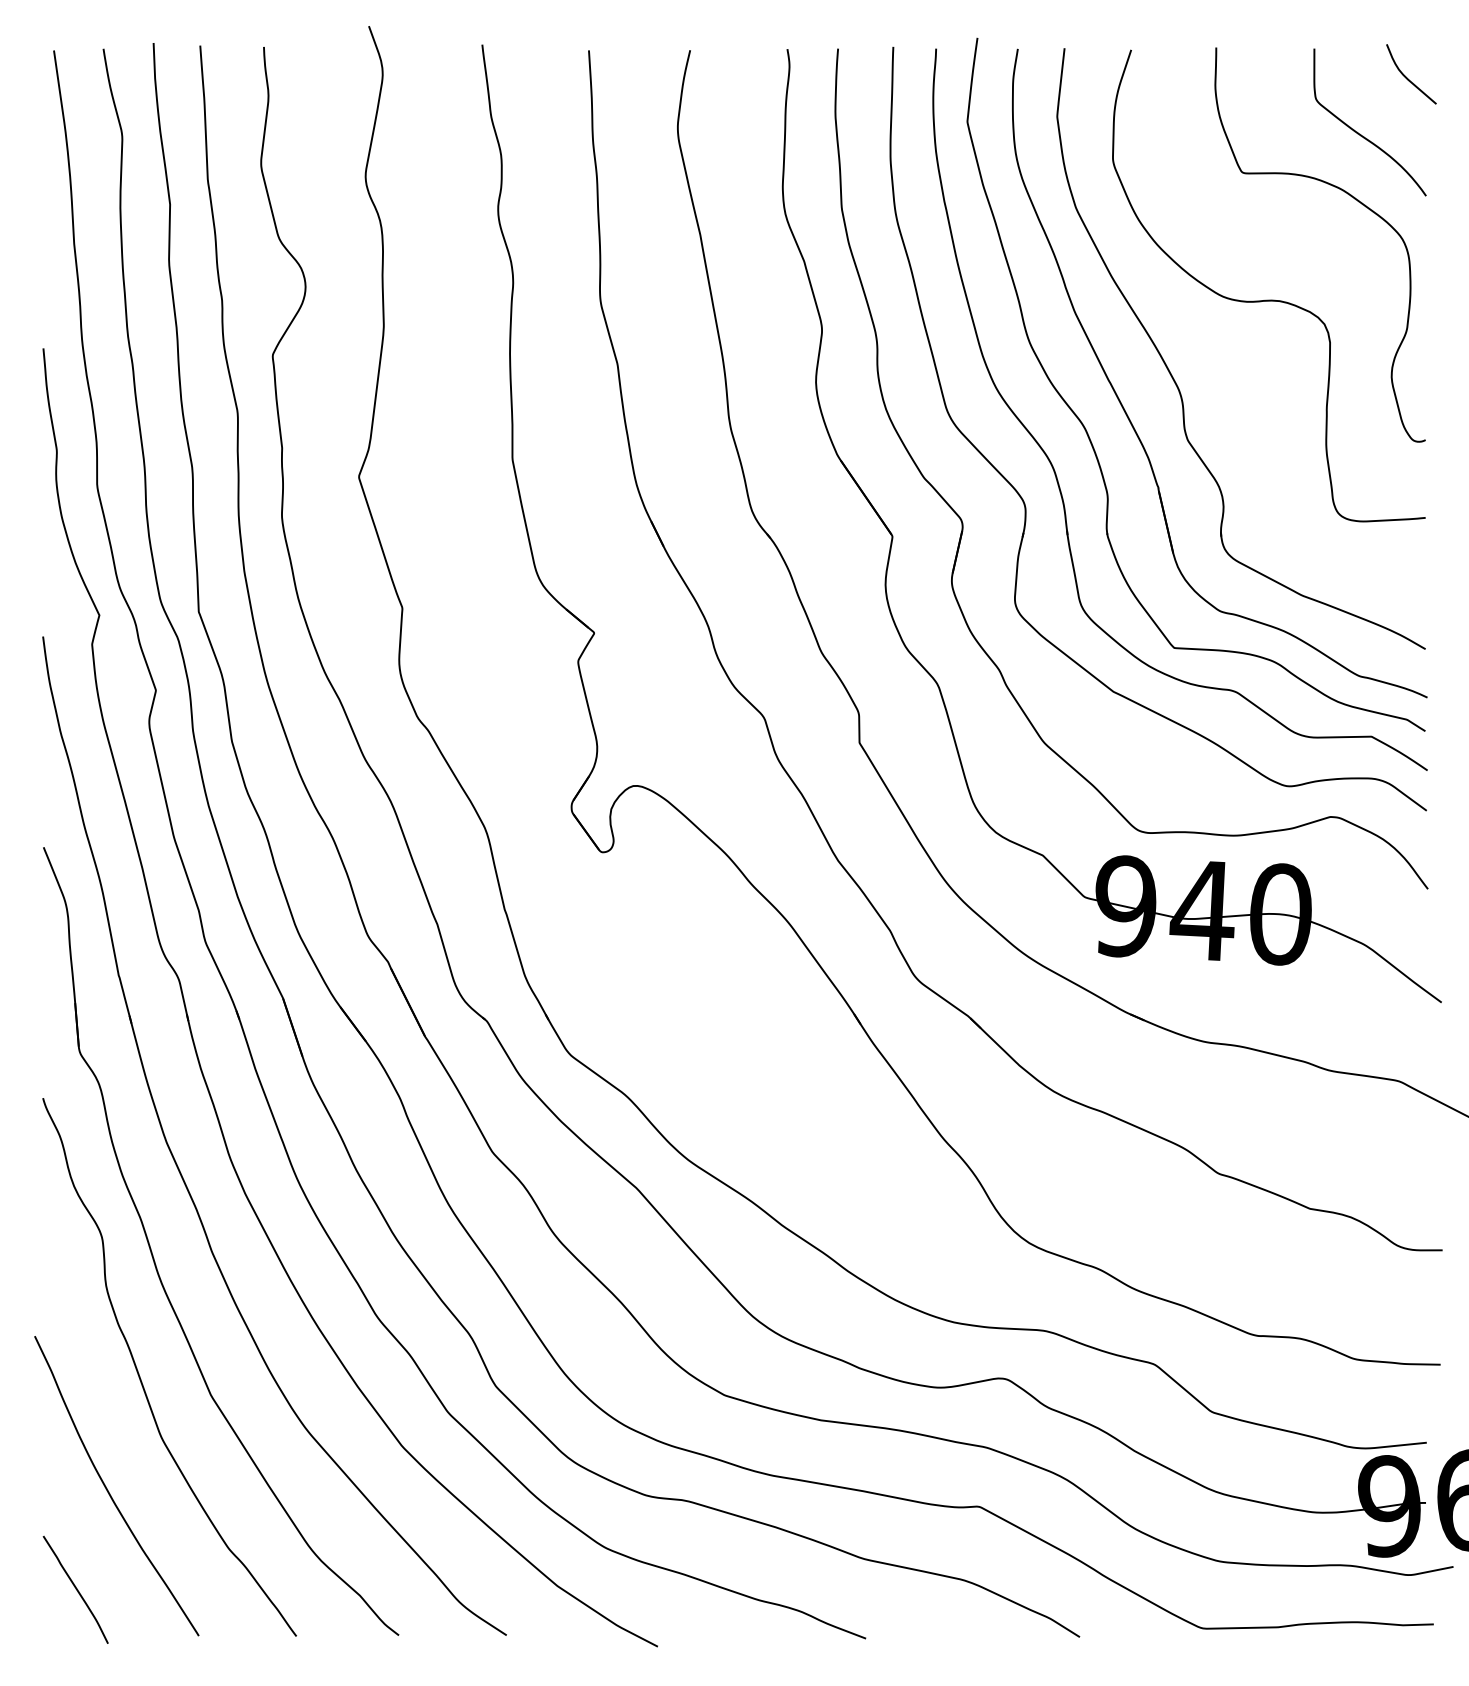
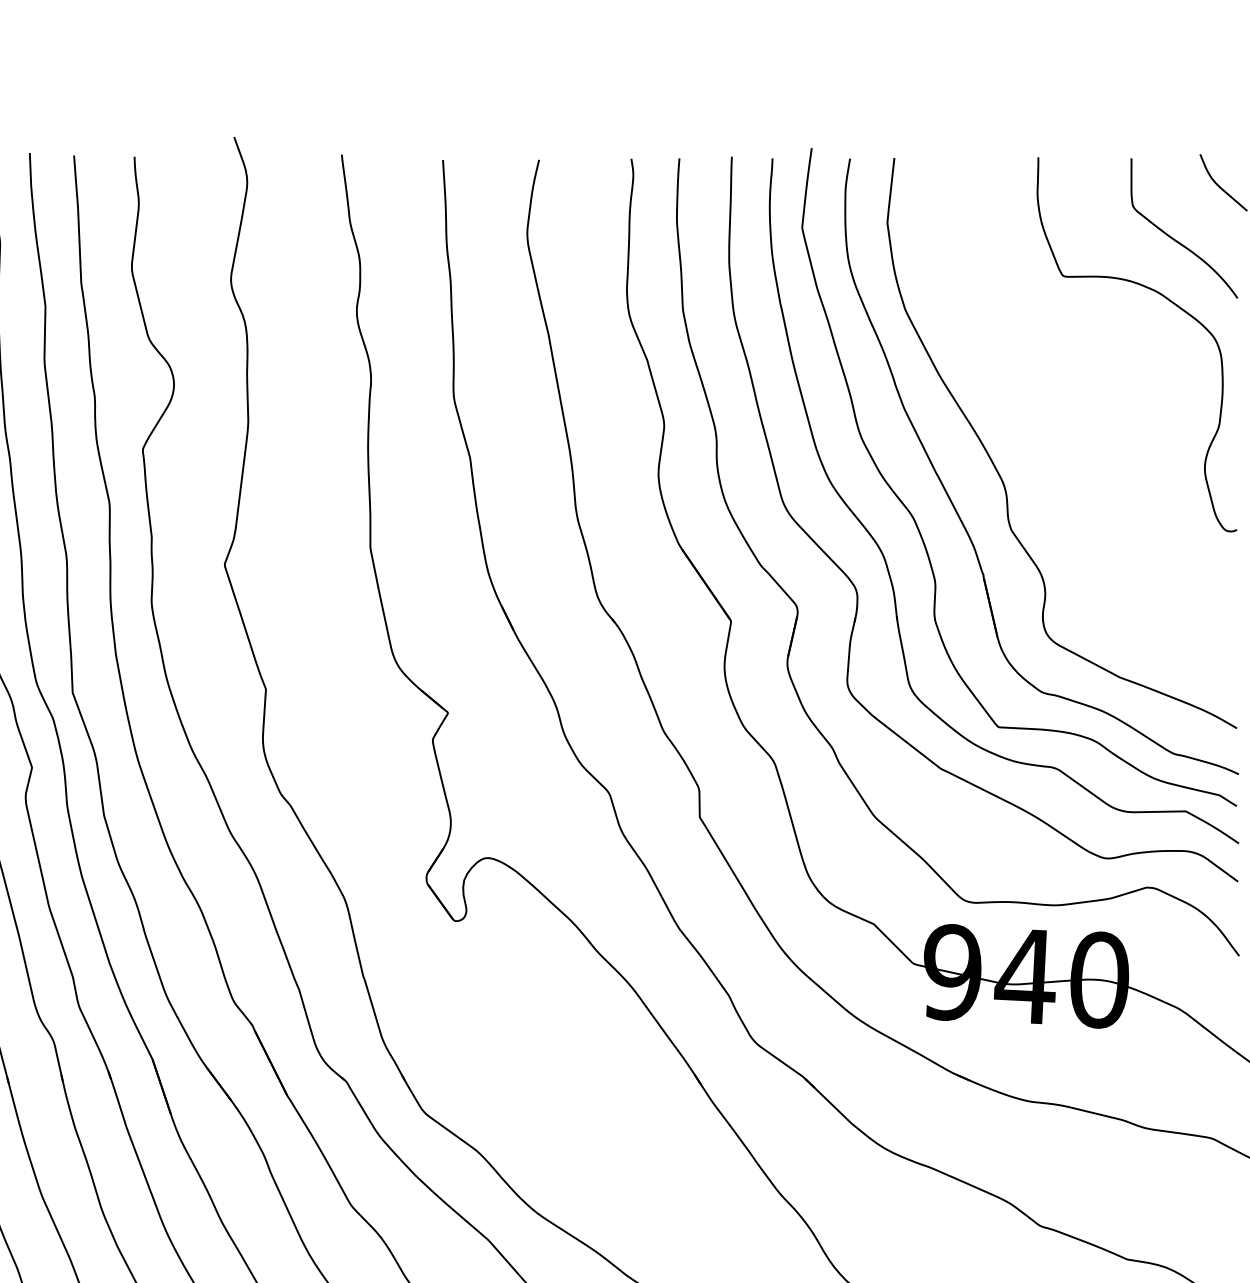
curve: (1268, 299) -> (1087, 396), removed

